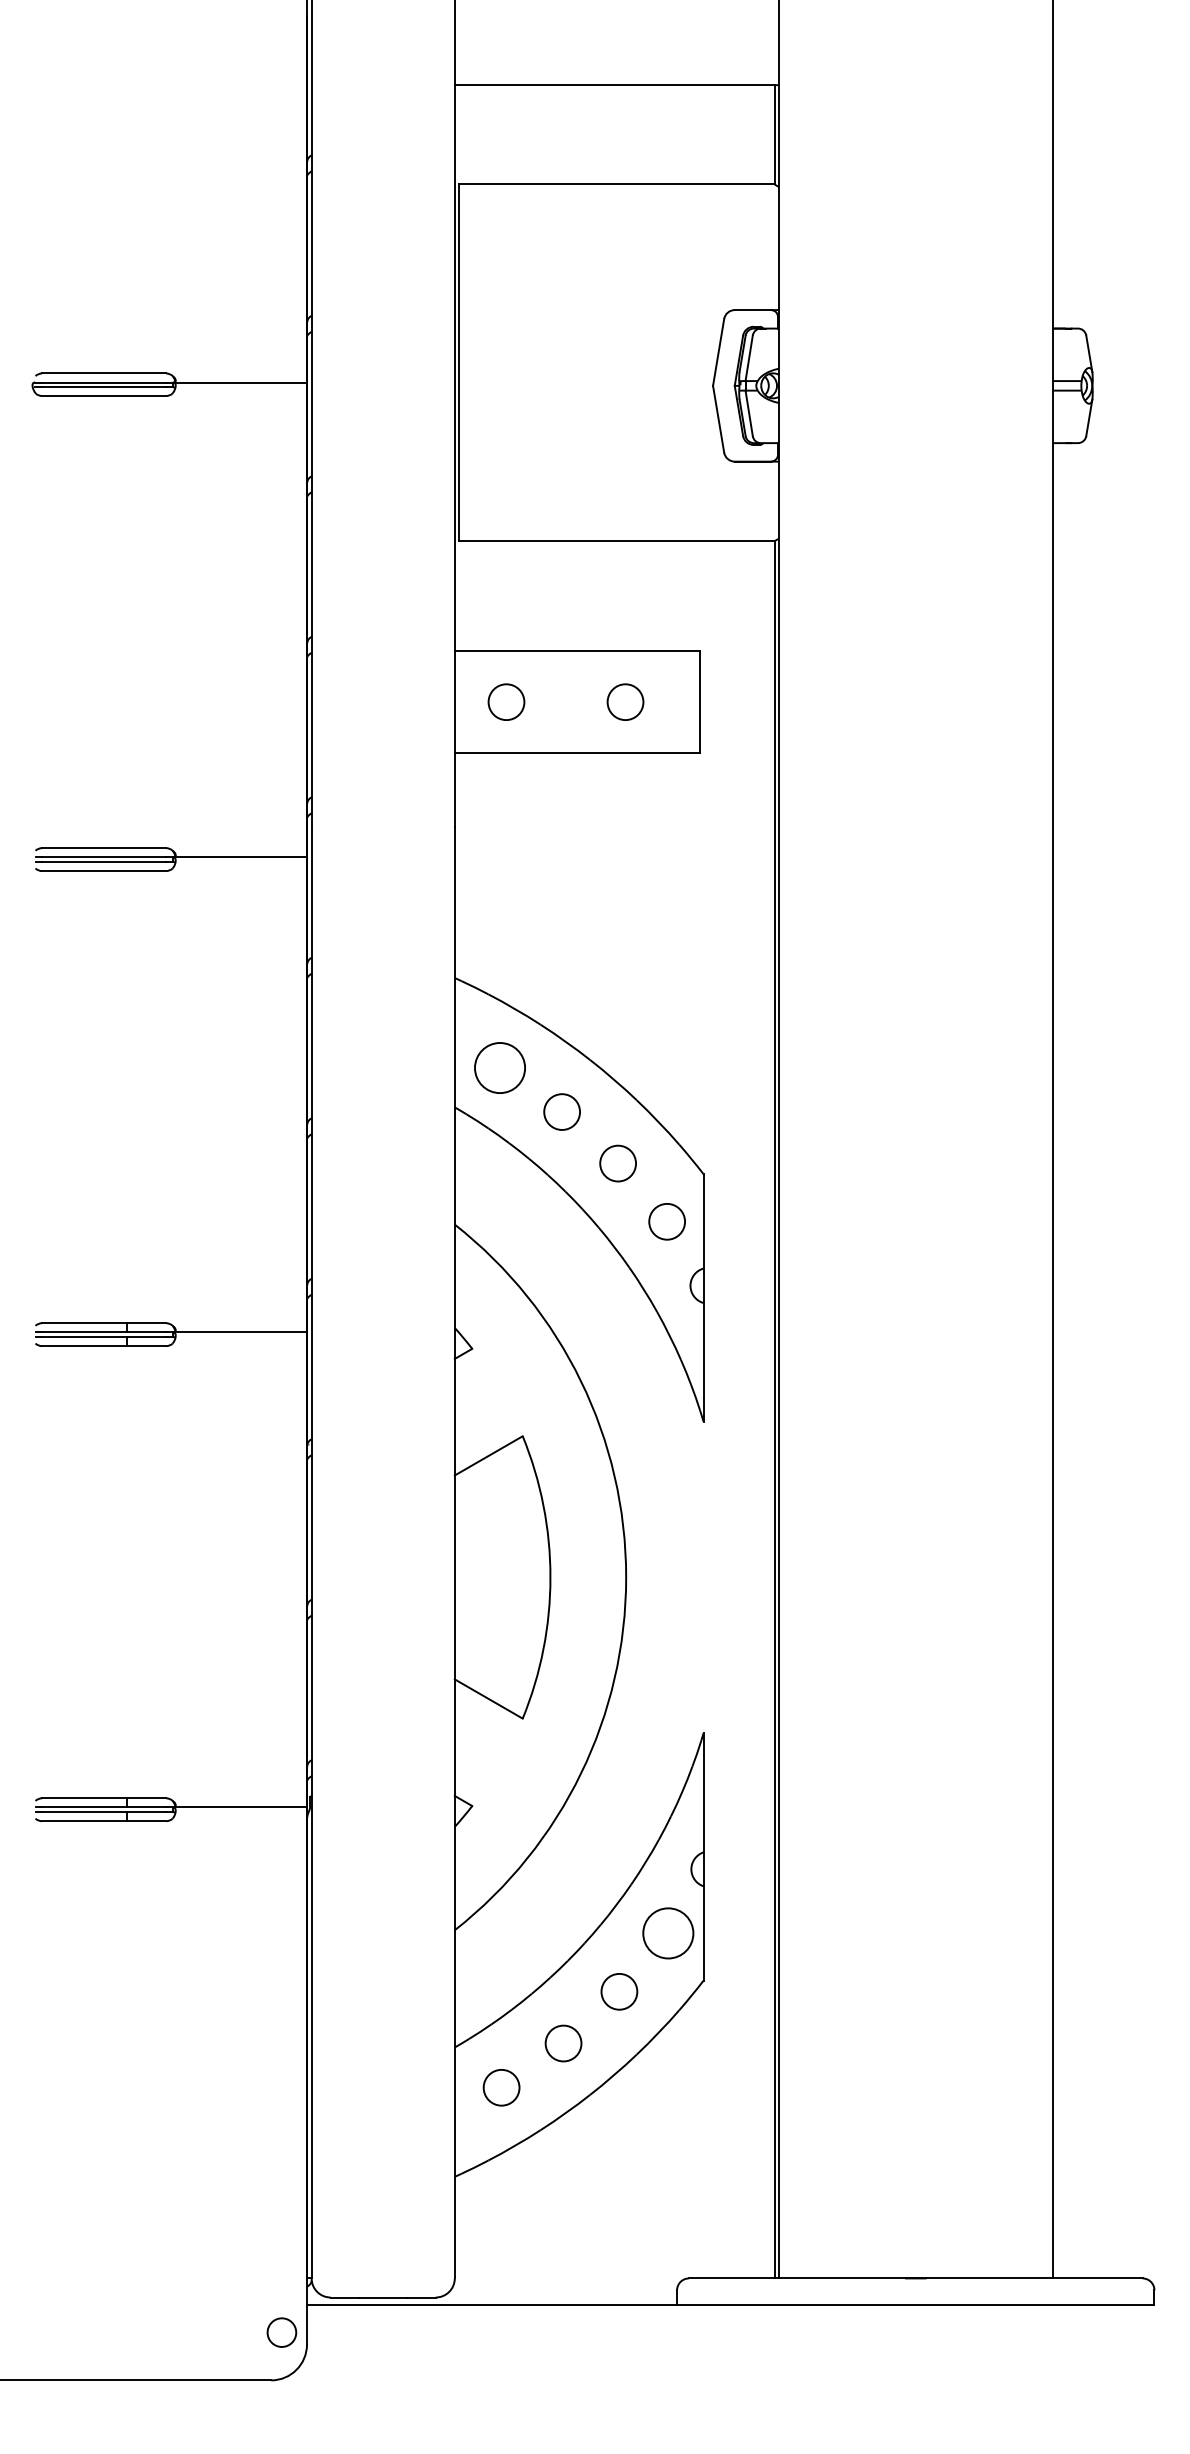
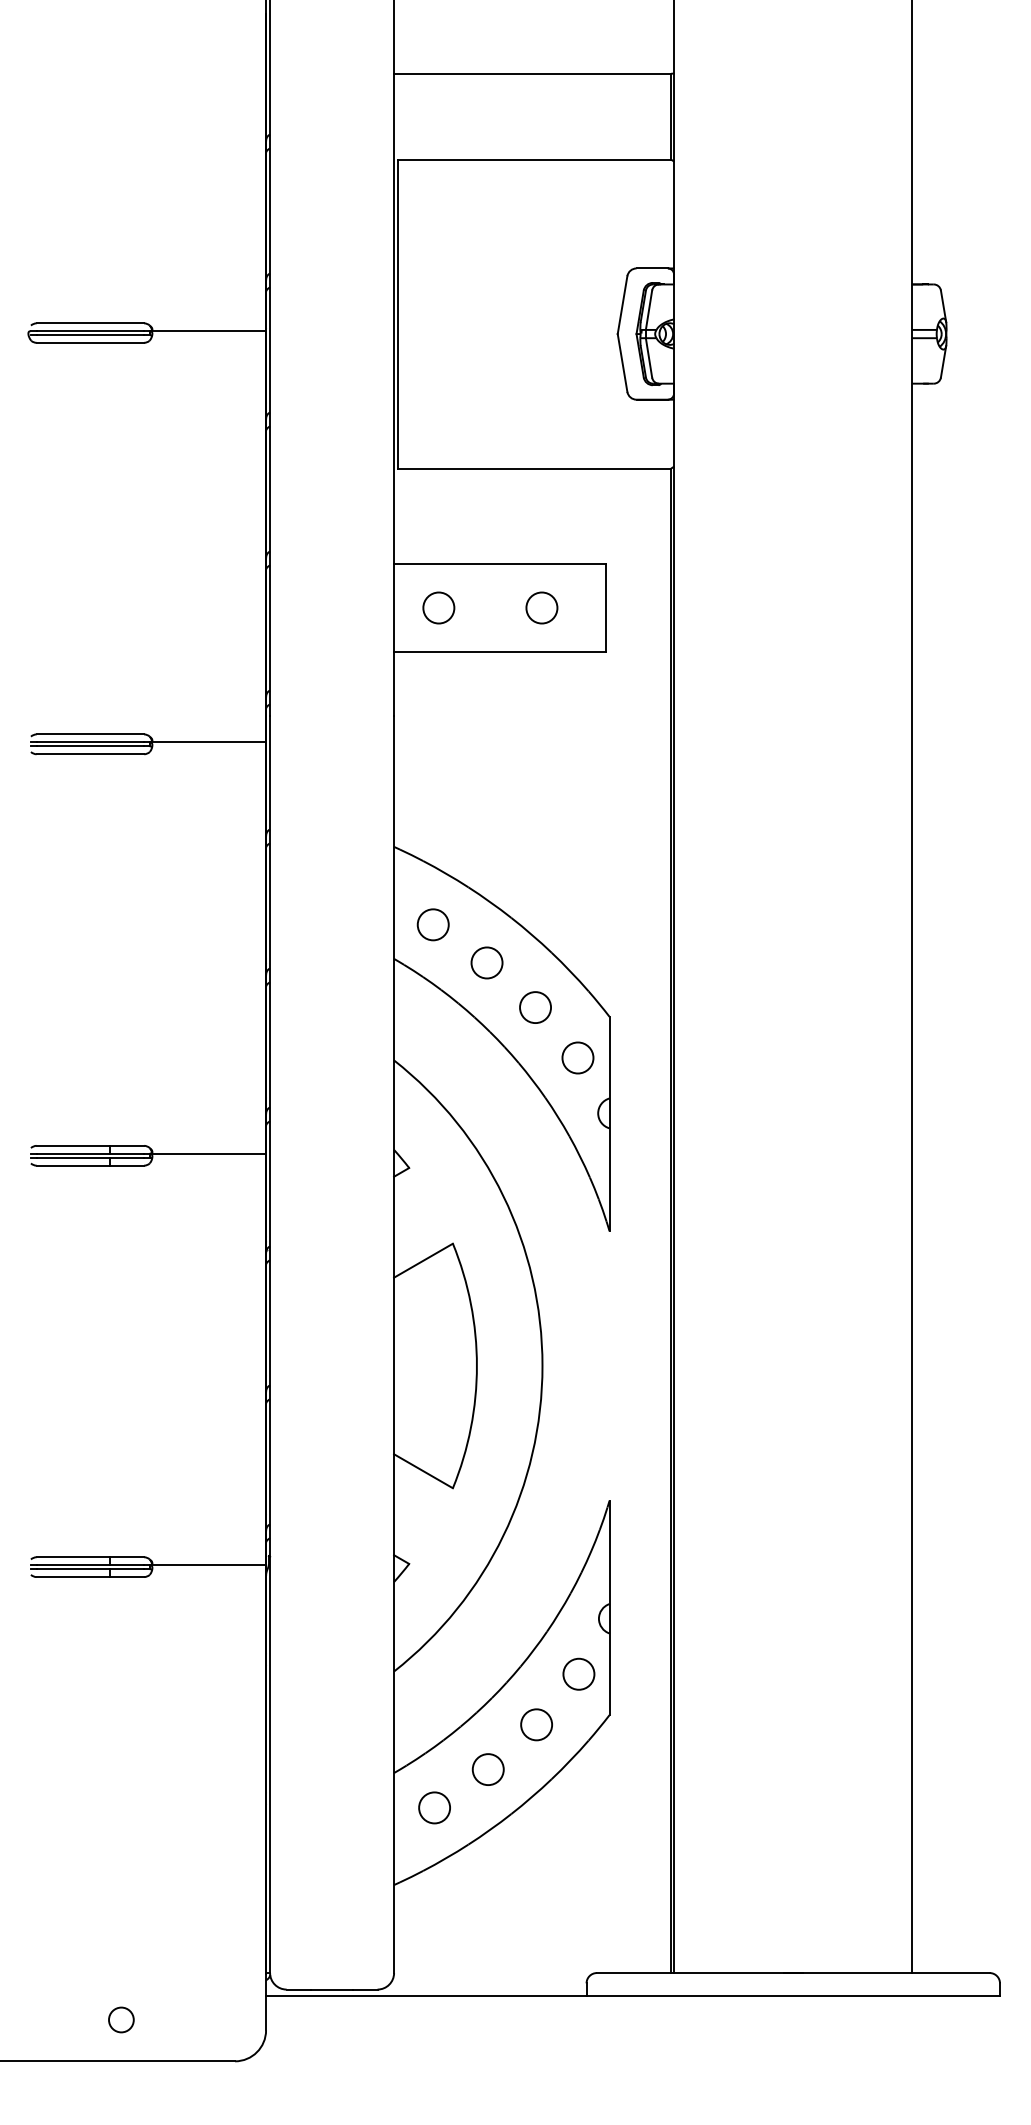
circle: (499, 1067) -> (432, 924), size x0.71
circle: (667, 1933) -> (578, 1674), size x0.71
circle: (281, 2332) -> (121, 2019), moved

